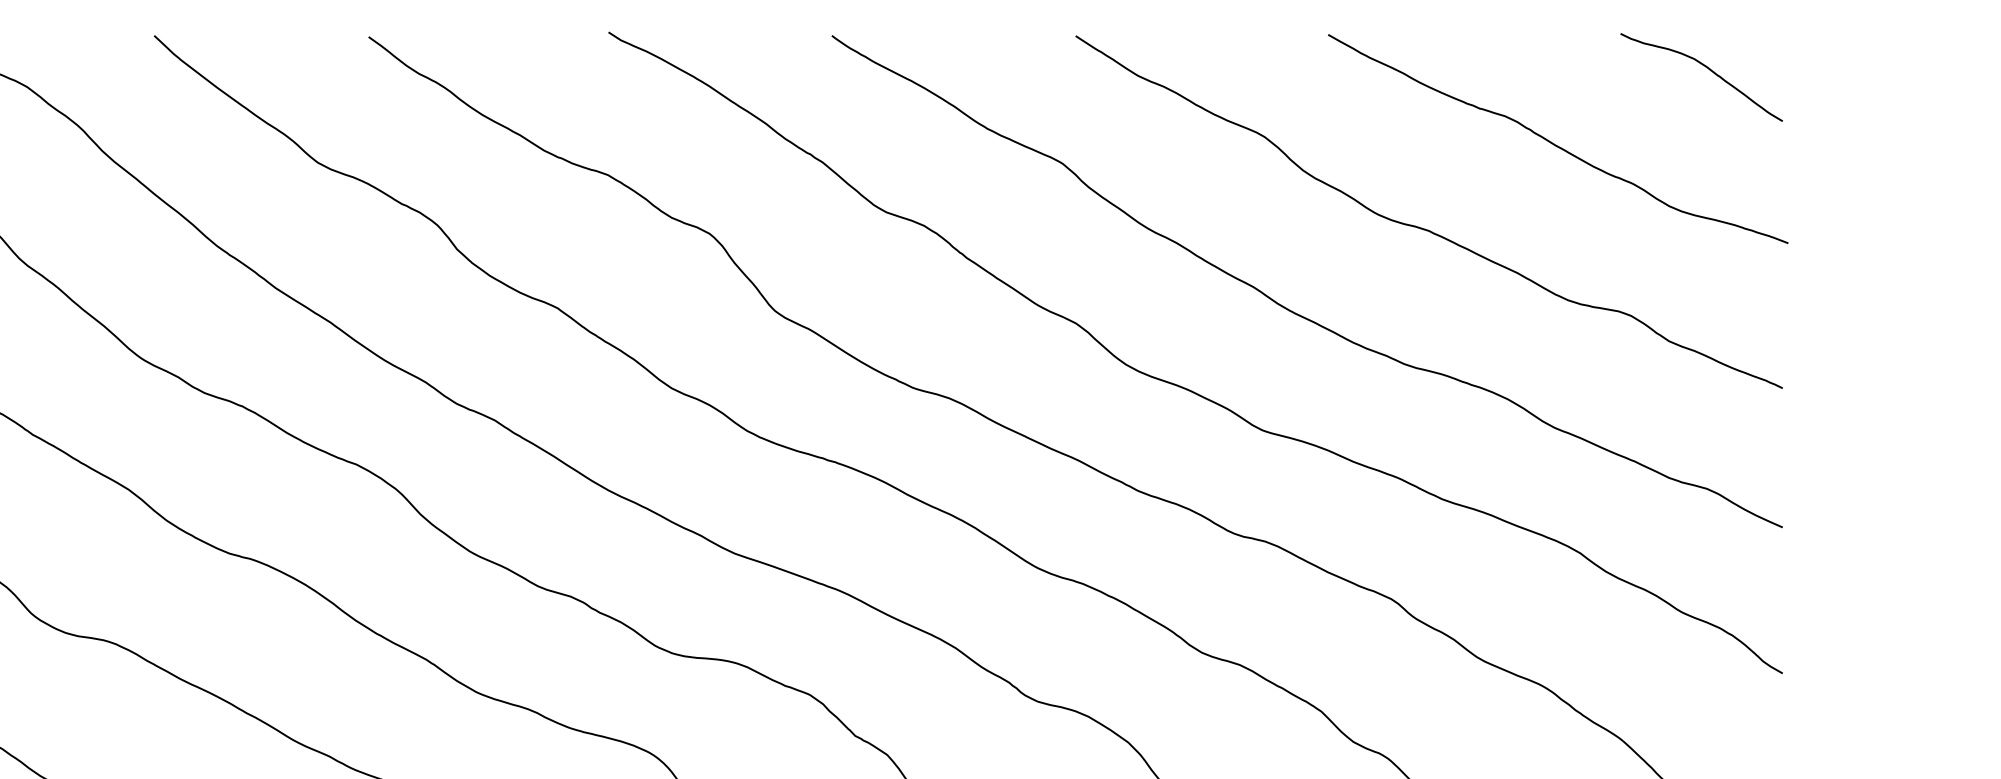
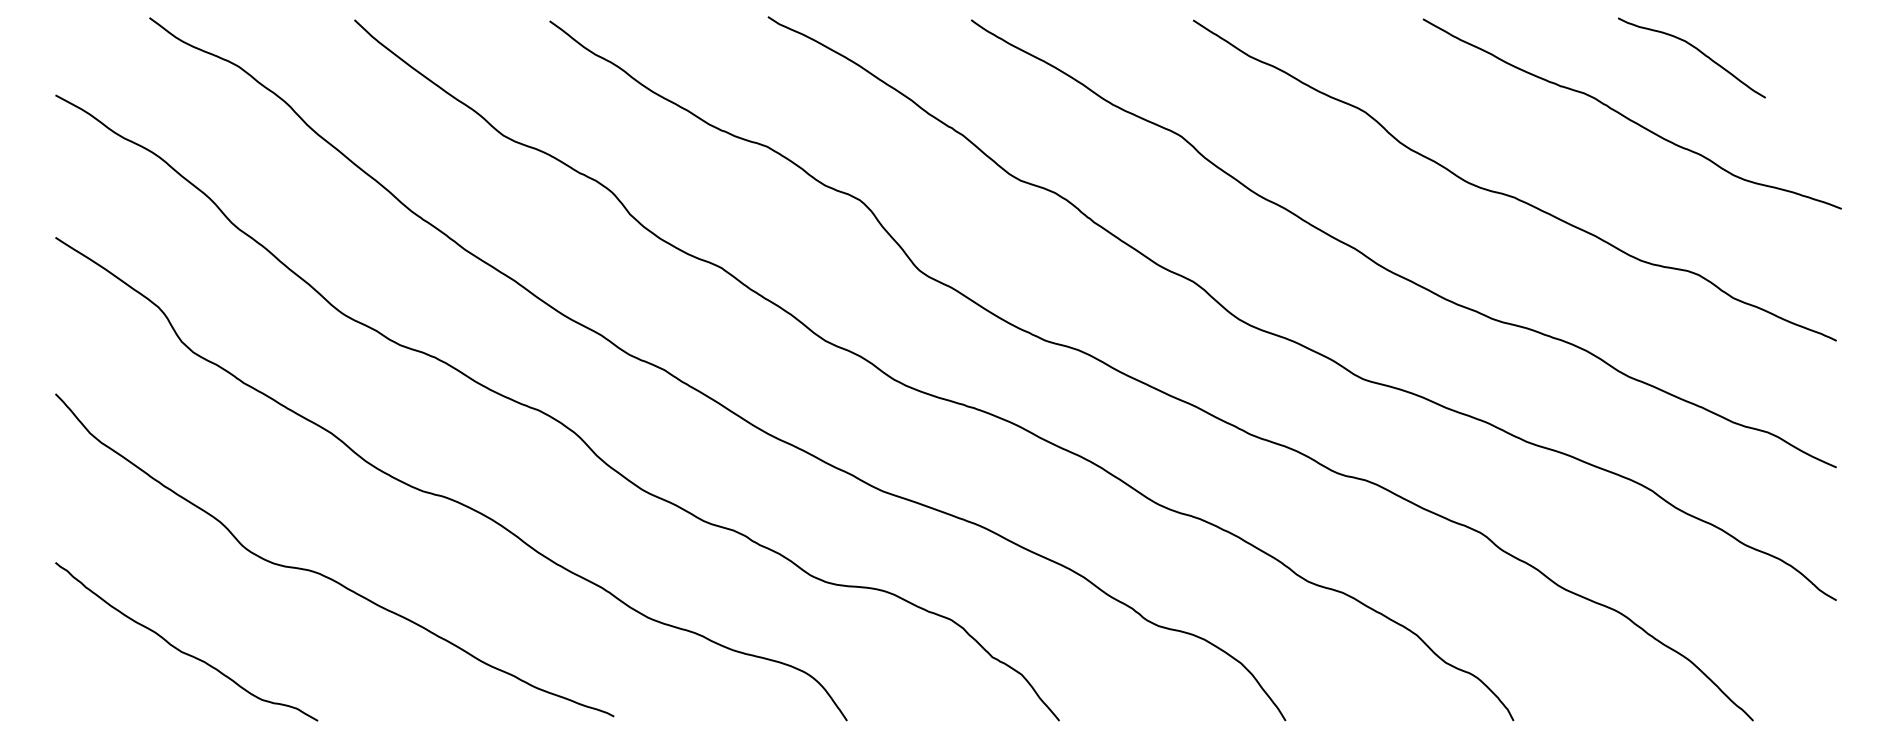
curve: (1707, 69) -> (1697, 50), moved

